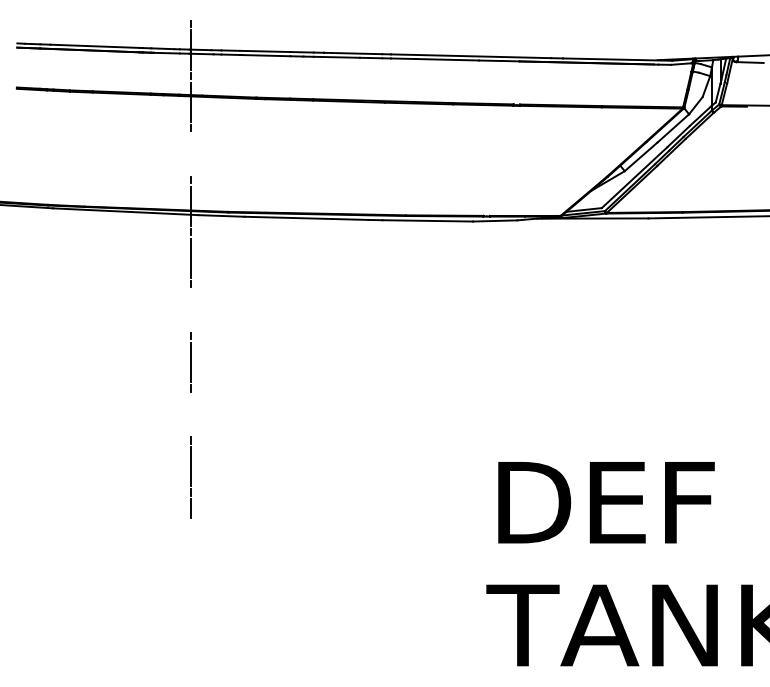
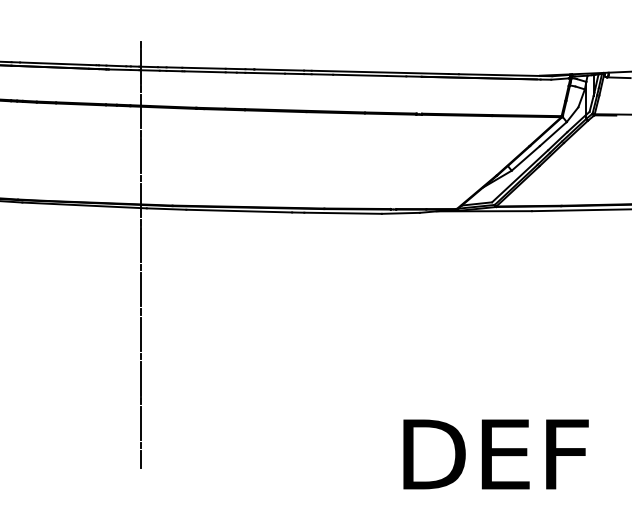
line: (191, 153) -> (140, 155), added
line: (191, 309) -> (140, 289), added
line: (191, 413) -> (140, 378), added

